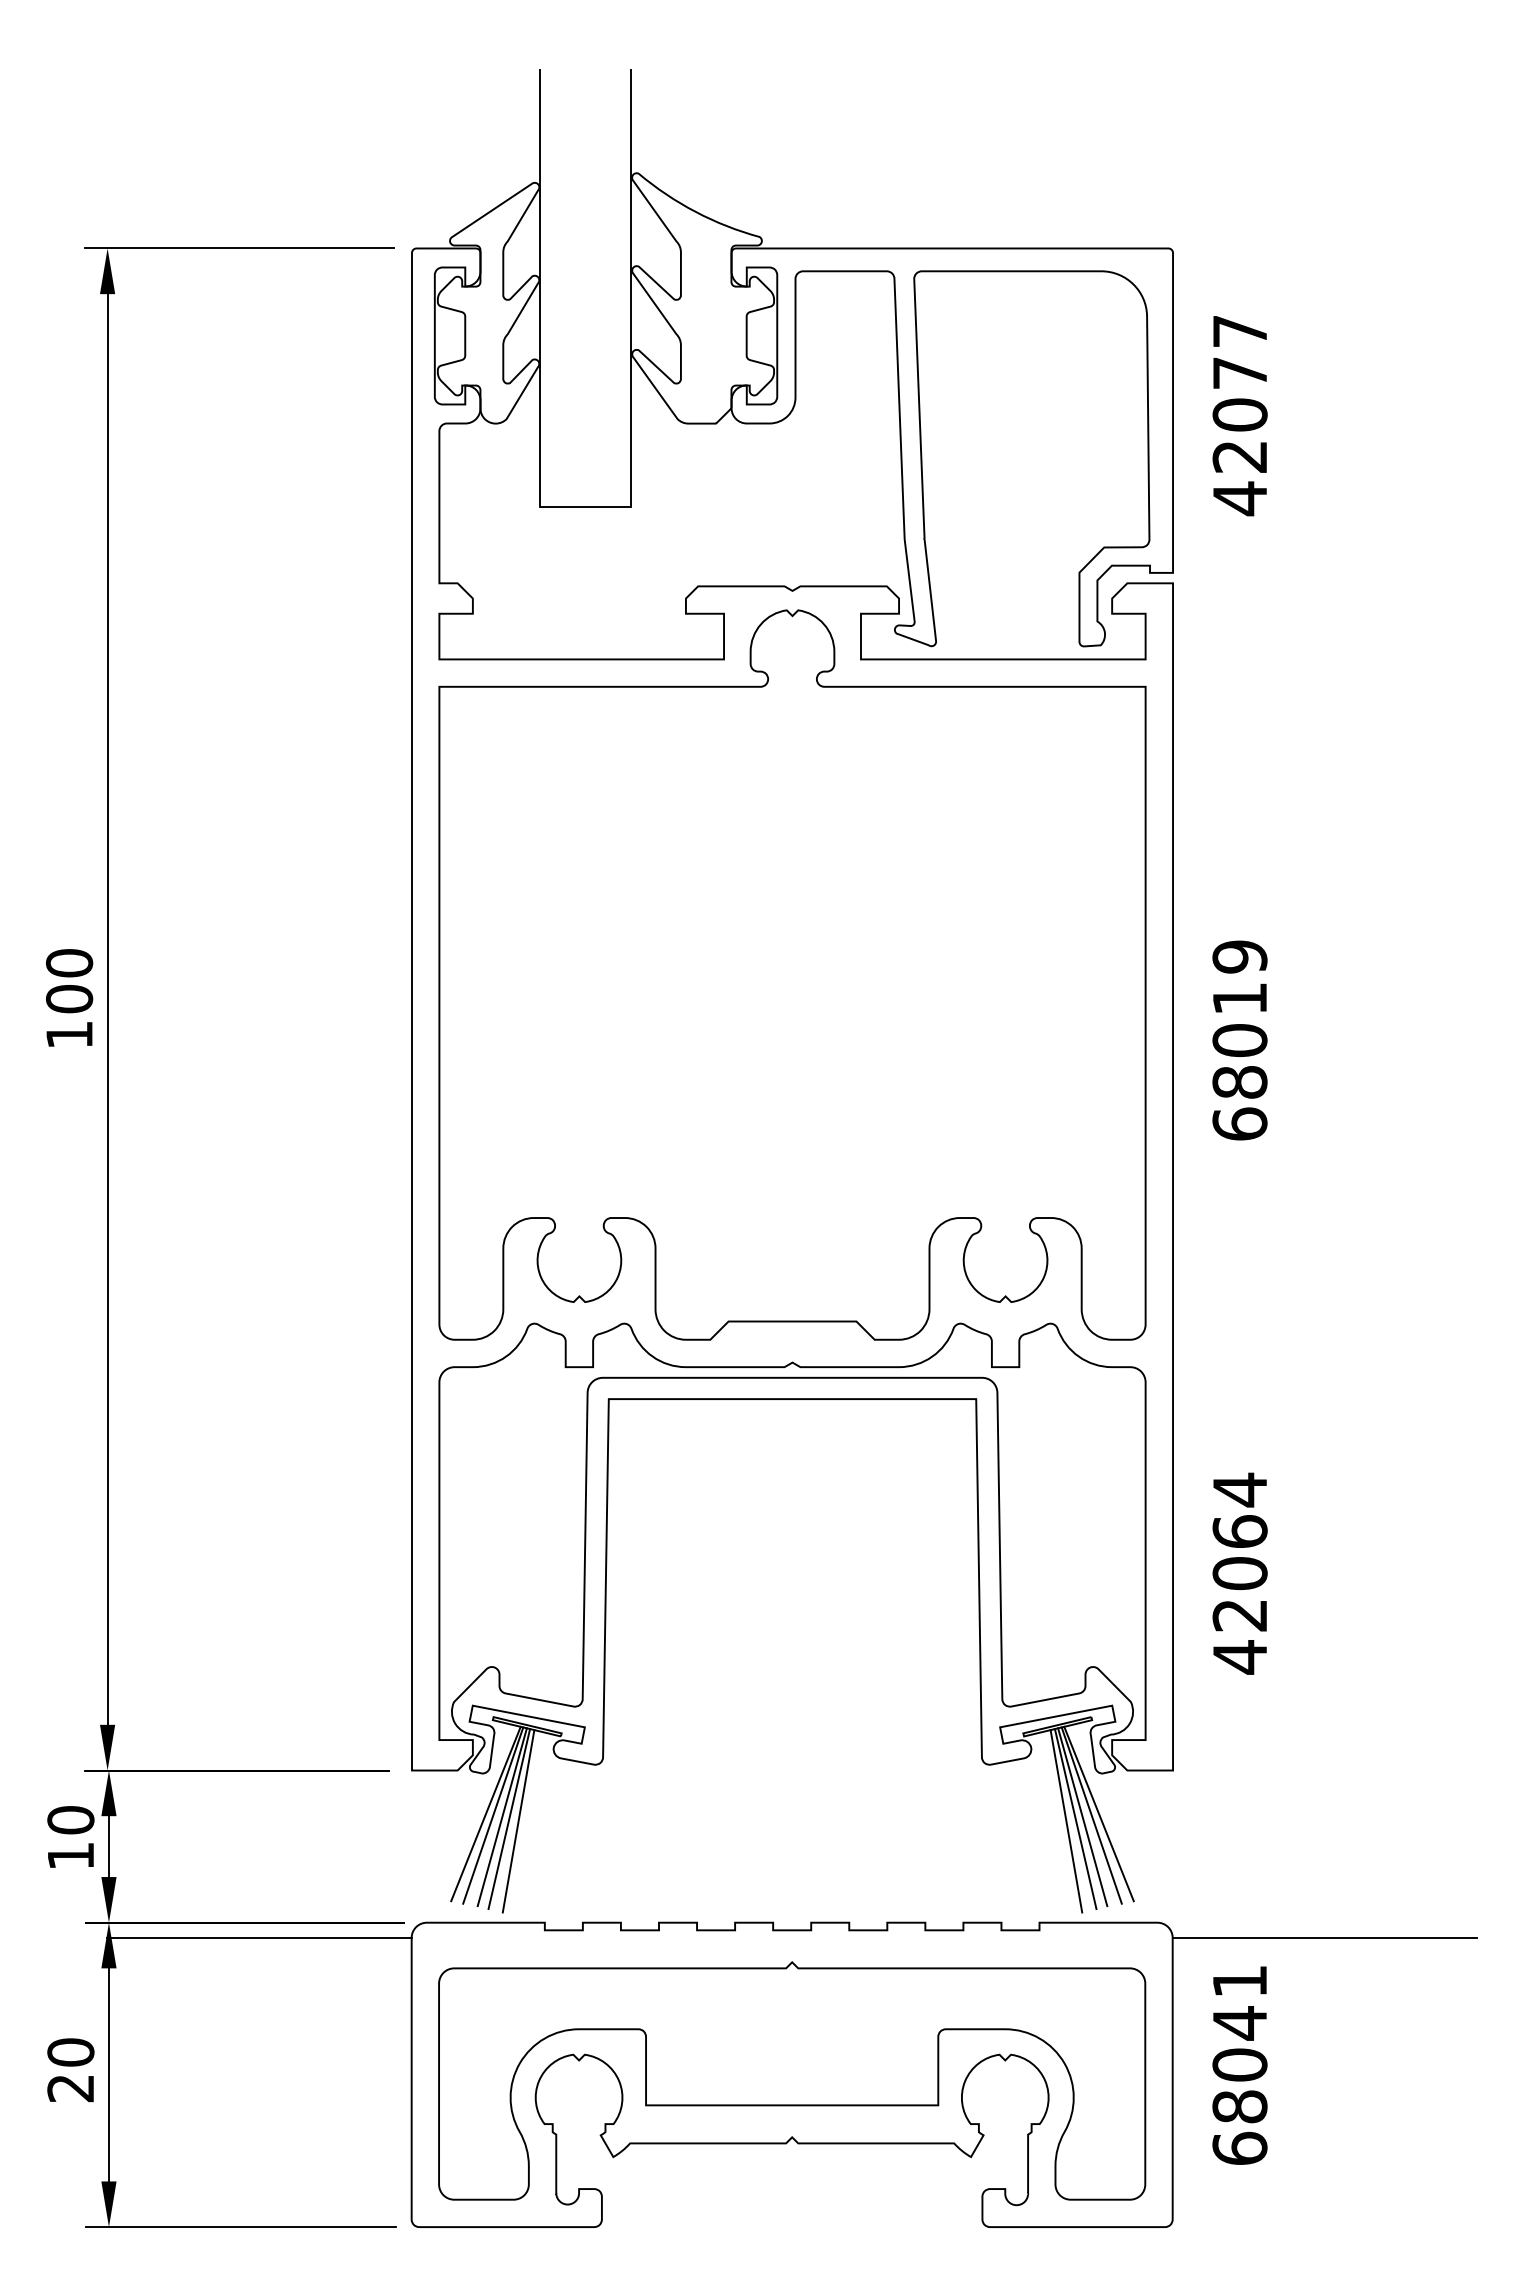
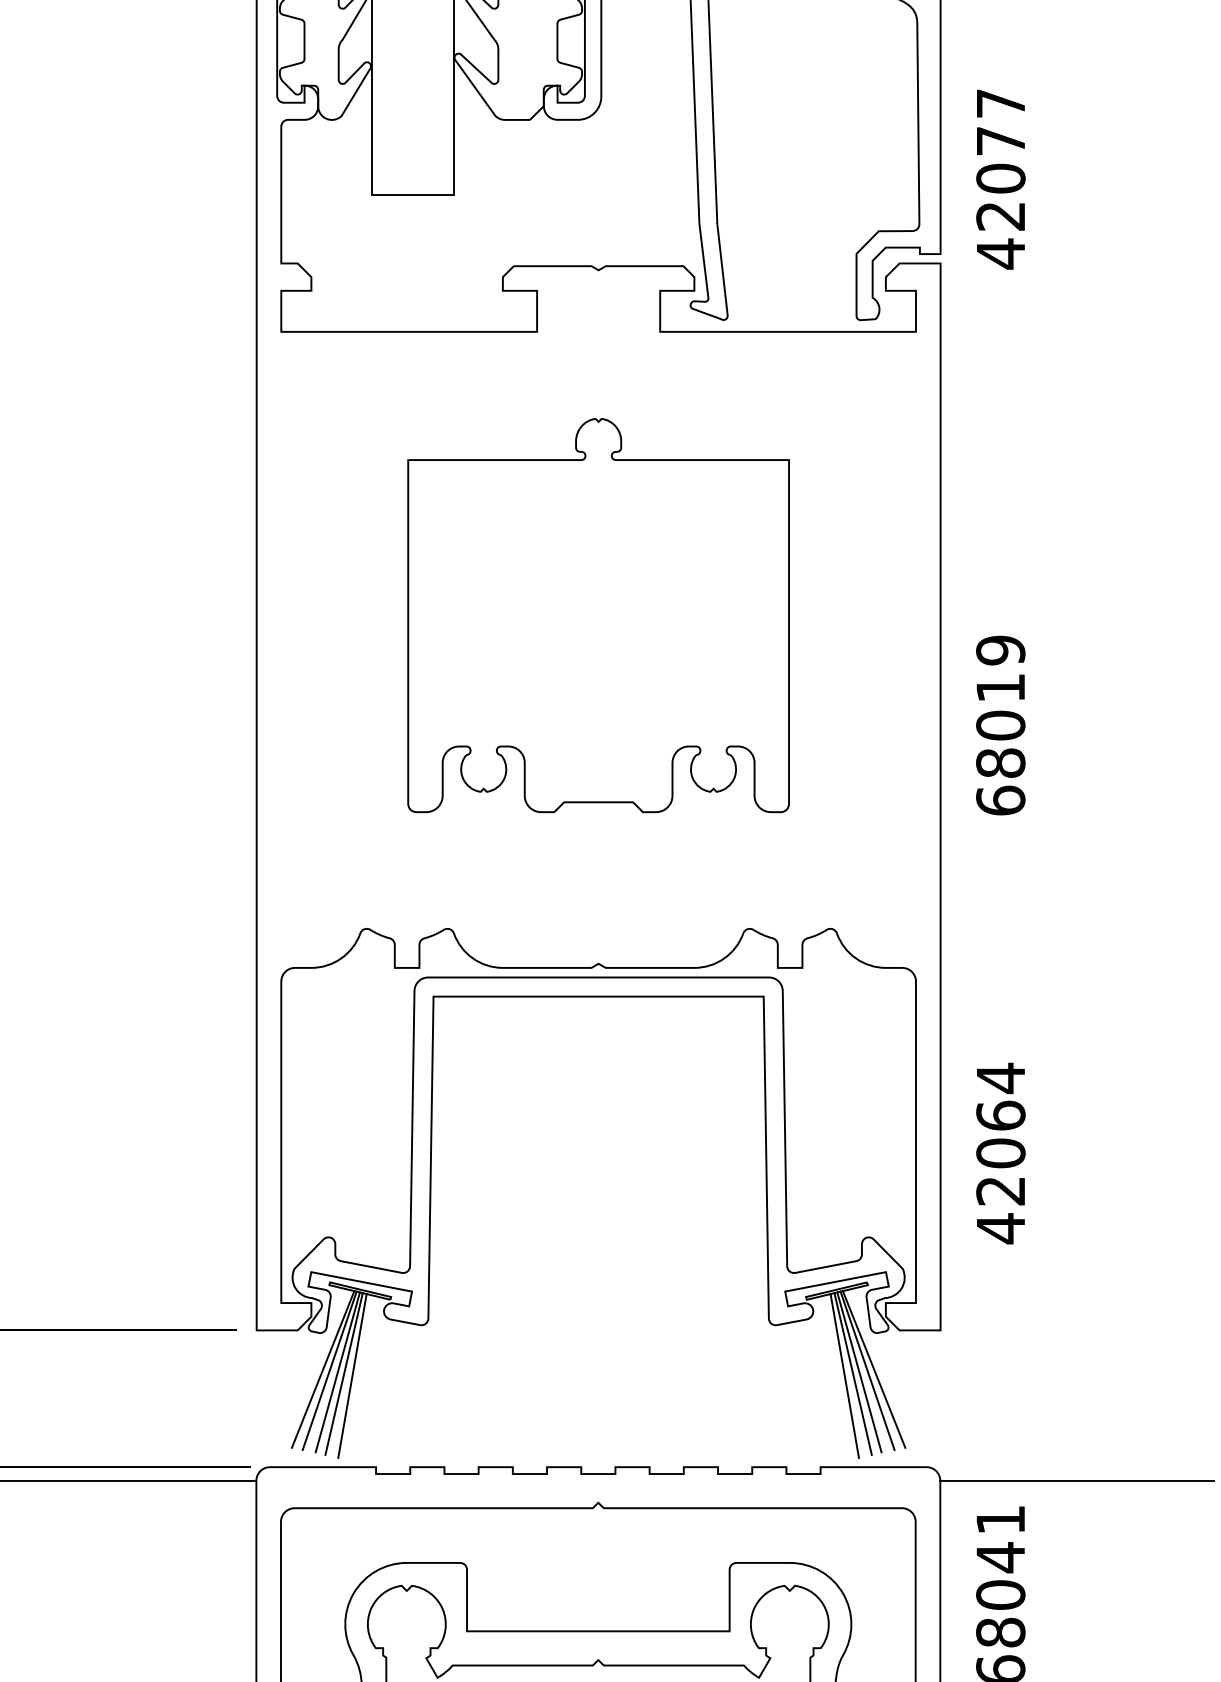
text: (1239, 416) -> (1000, 180), moved
part: (792, 974) -> (598, 615), size x0.6
text: (1239, 1040) -> (1000, 725), moved

